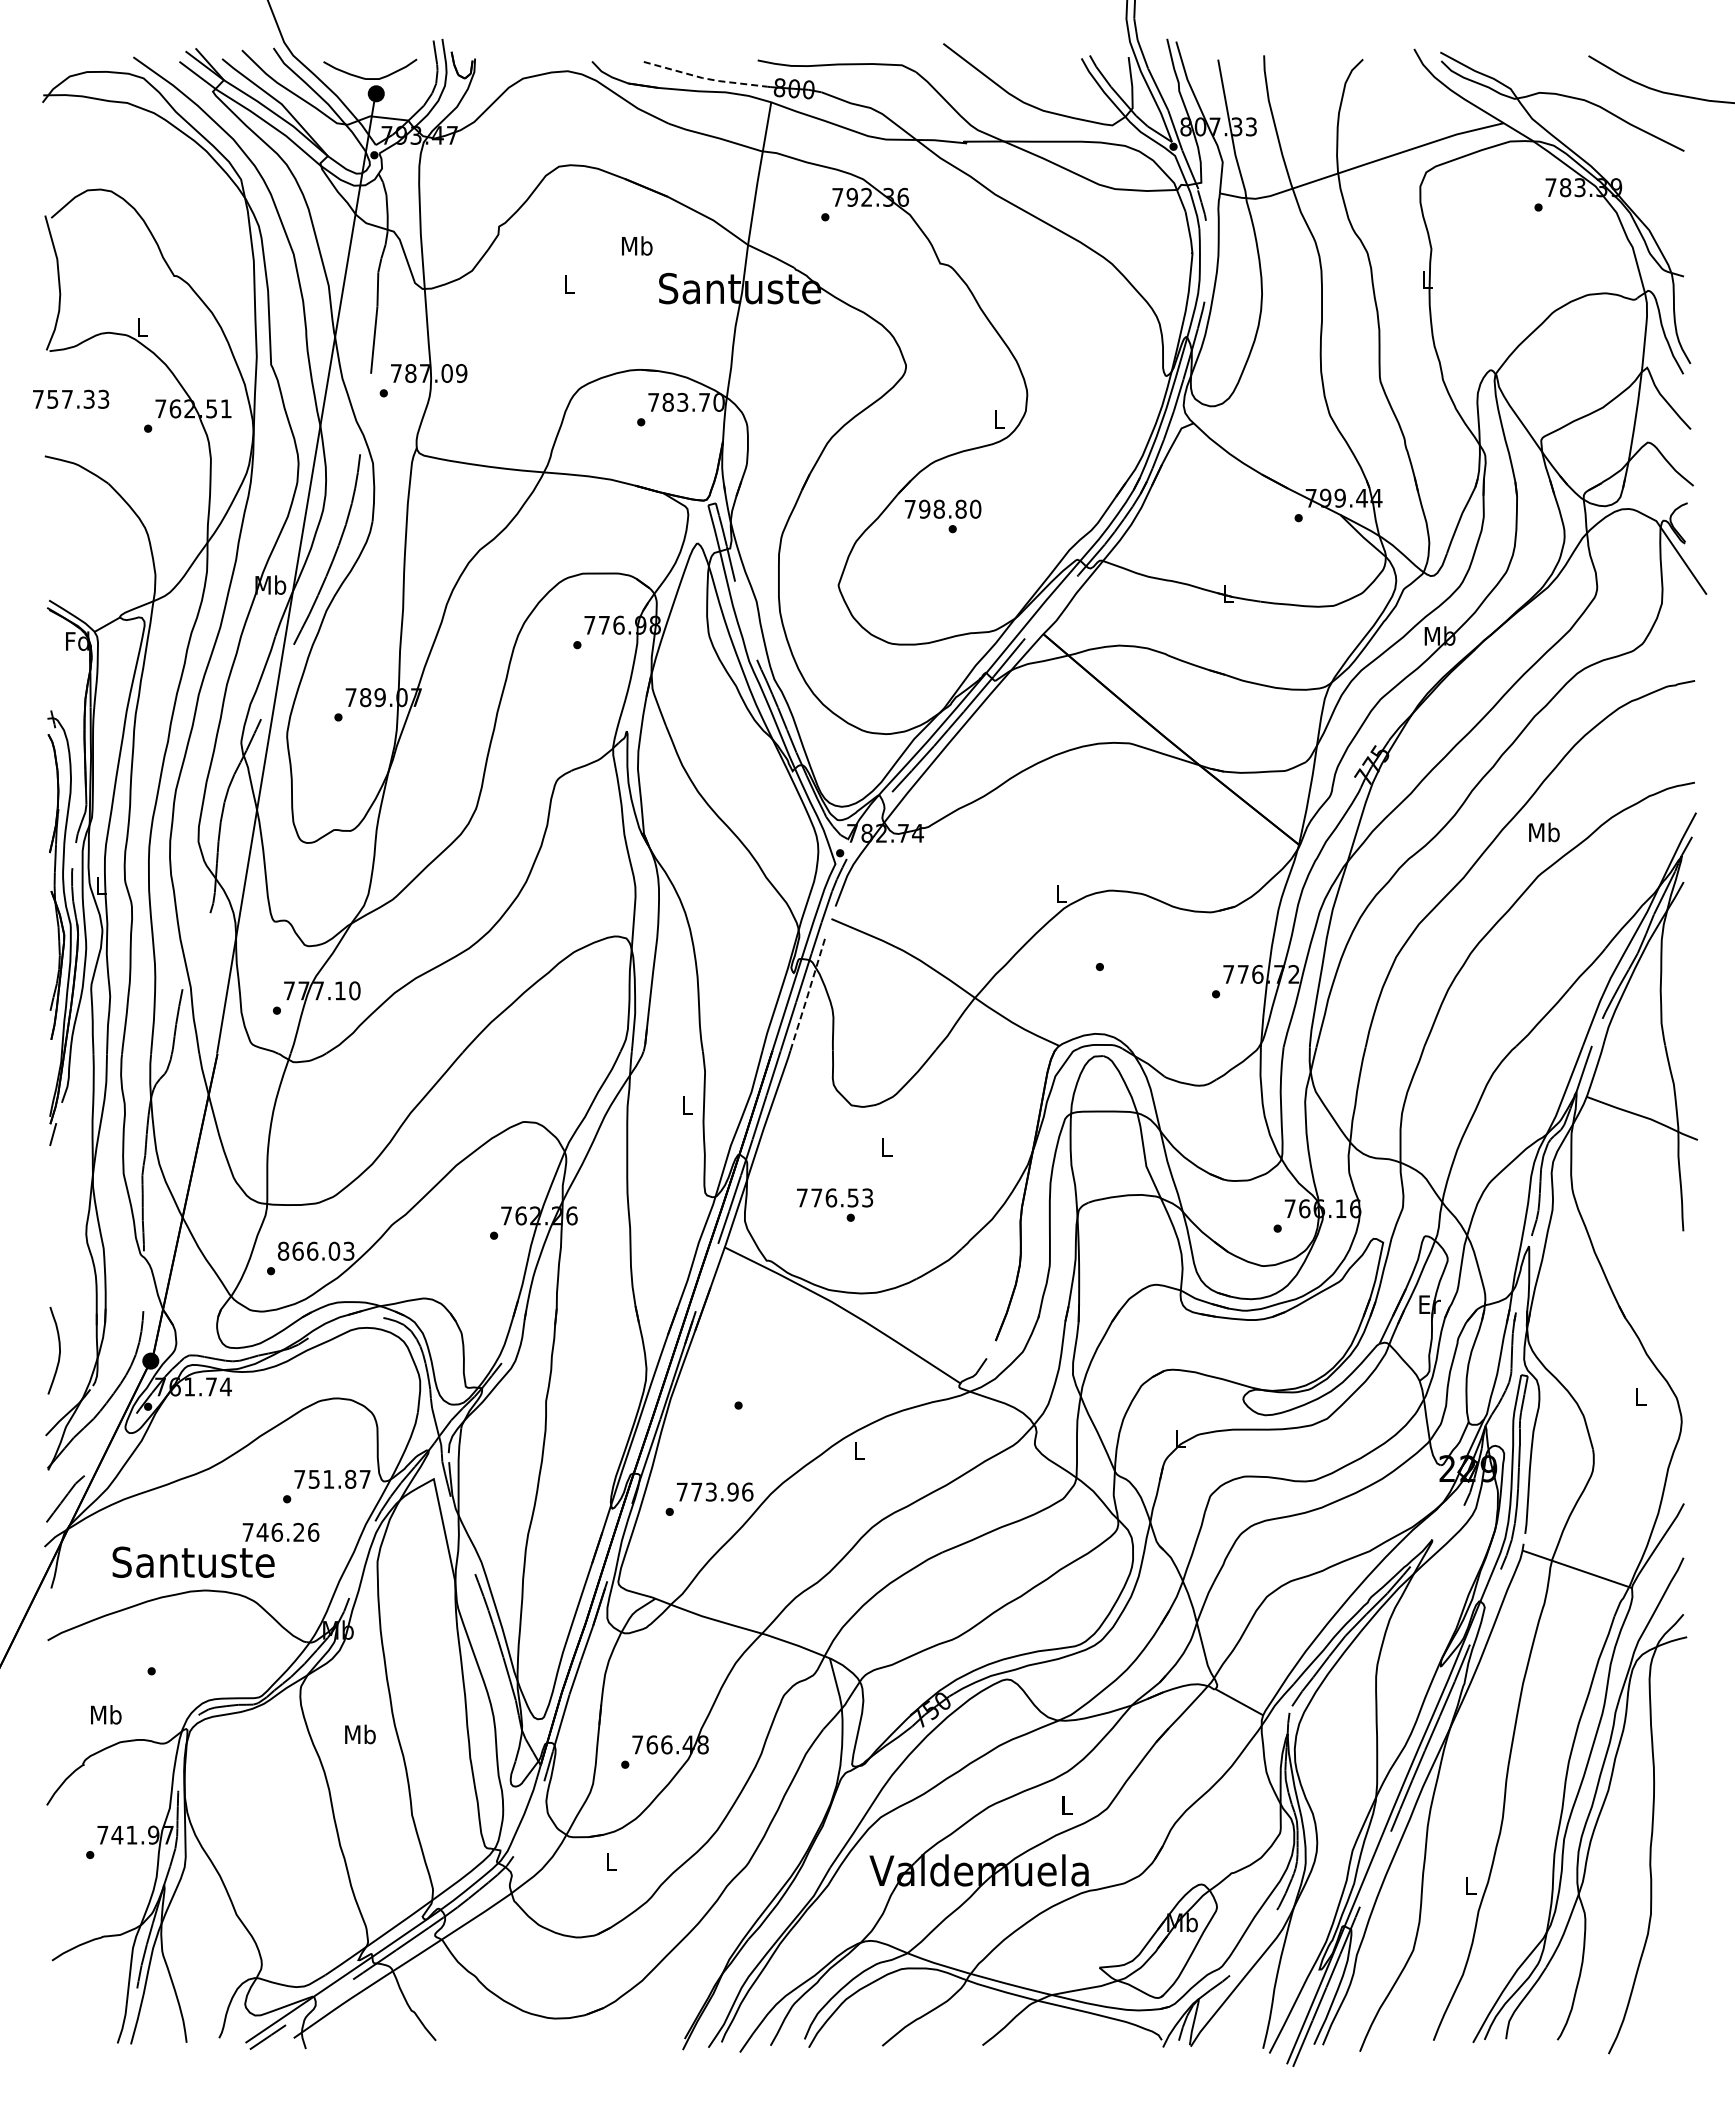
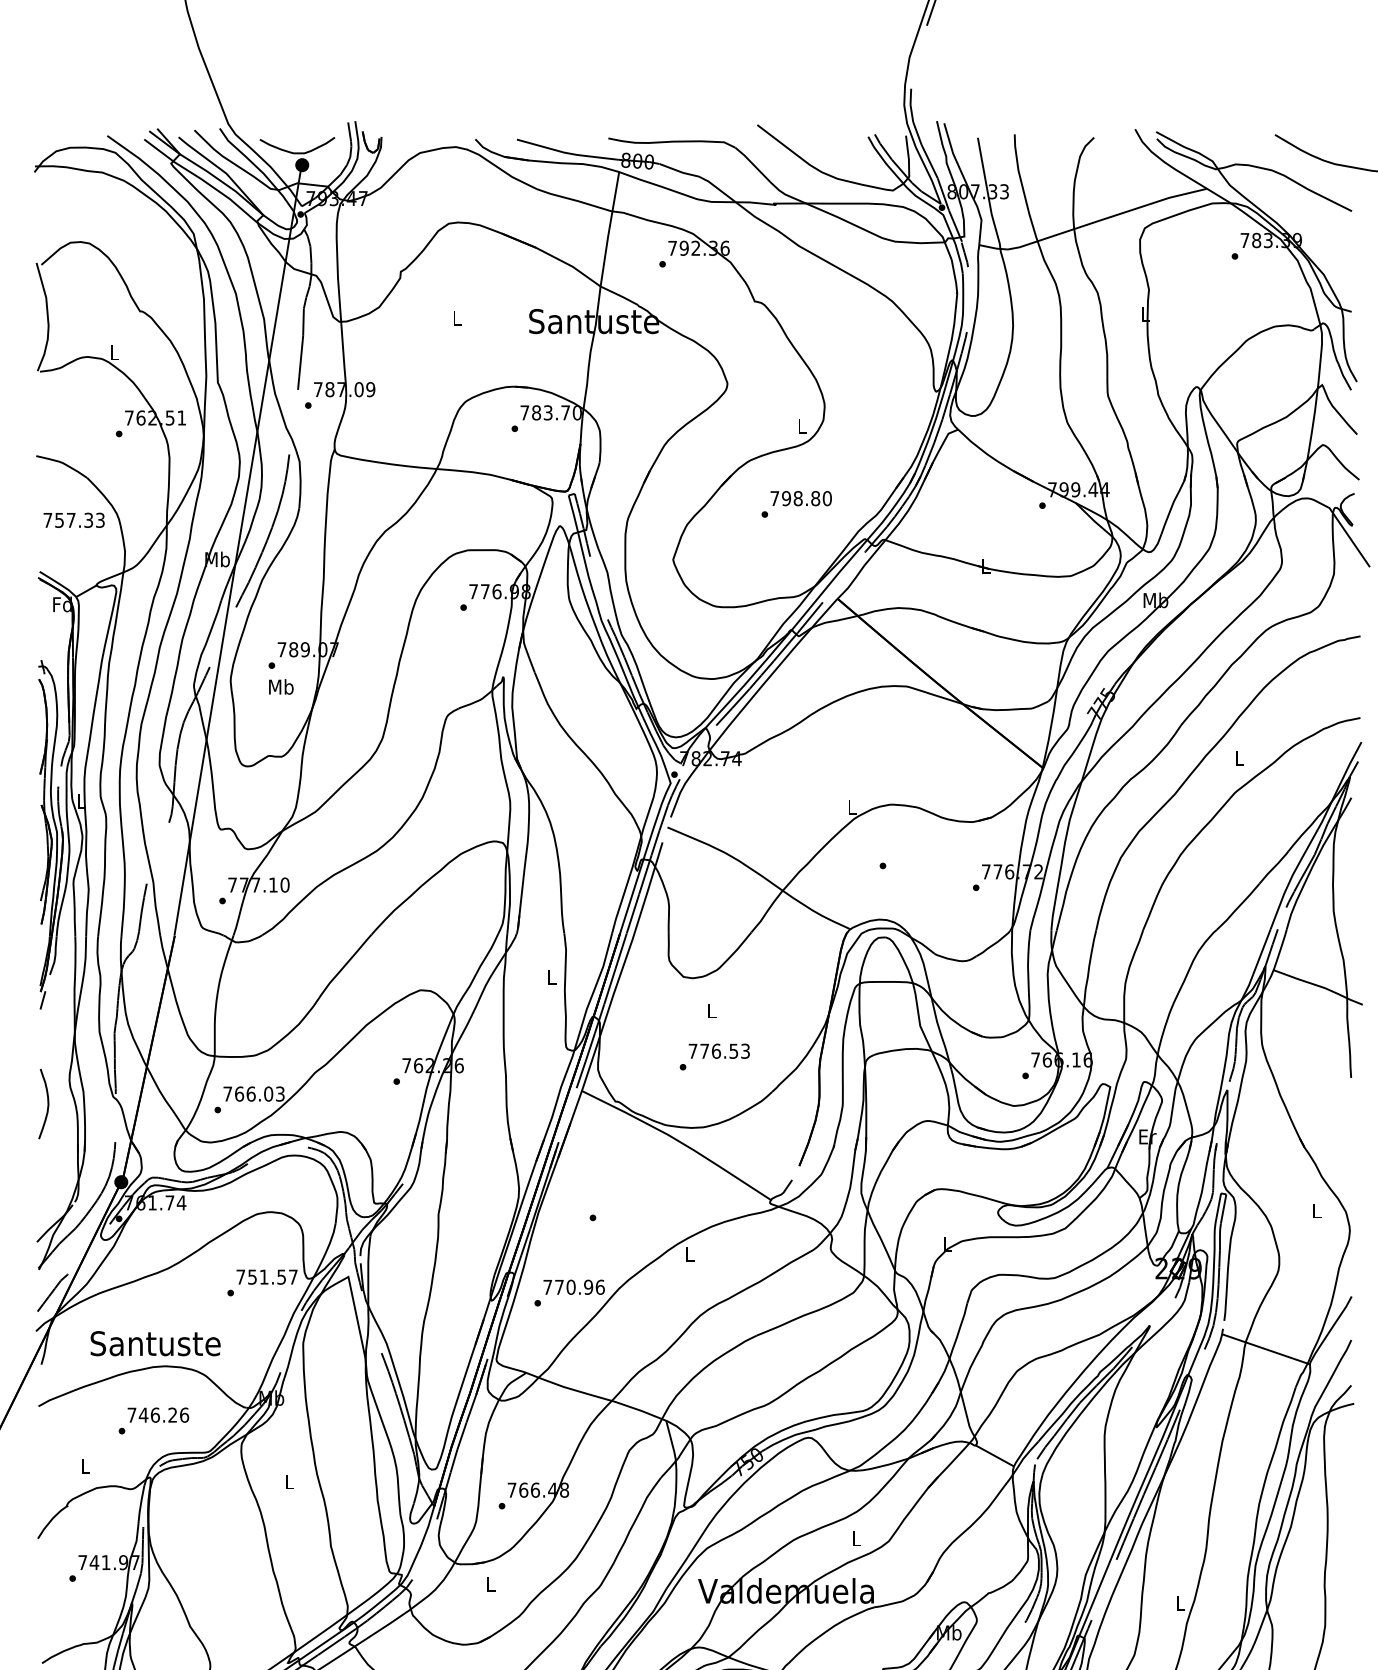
line: (704, 78) -> (565, 152), dashed -> solid
text: (637, 245) -> (281, 686), moved
text: (71, 398) -> (74, 519), moved
text: (943, 508) -> (801, 497), moved
text: (1544, 832) -> (1239, 758), Mb -> L
line: (808, 994) -> (649, 888), dashed -> solid
text: (835, 1197) -> (719, 1050), moved
text: (283, 1250) -> (227, 1093), 866.03 -> 766.03
curve: (59, 1350) -> (48, 1103), moved
text: (350, 1478) -> (281, 1276), 751.87 -> 751.57
text: (711, 1491) -> (571, 1286), 773.96 -> 770.96
text: (280, 1532) -> (157, 1415), moved
text: (106, 1714) -> (85, 1465), Mb -> L
text: (360, 1734) -> (289, 1481), Mb -> L

